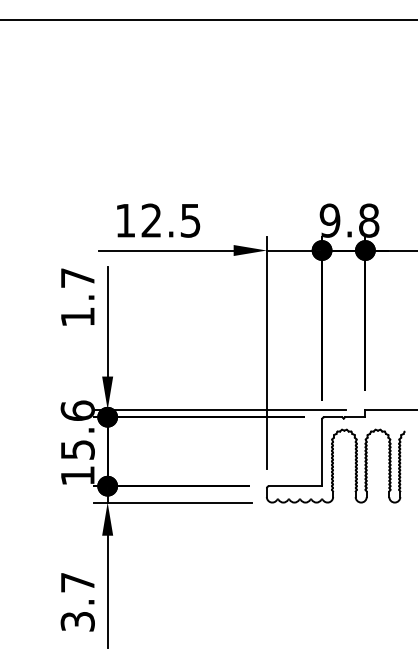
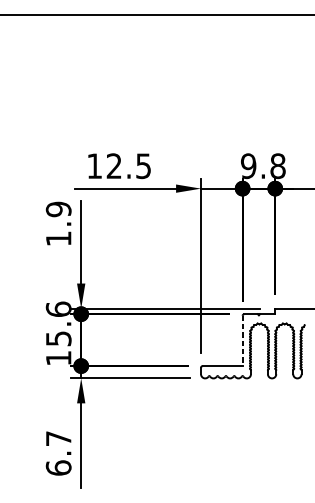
text: (77, 278) -> (58, 209), 1.7 -> 1.9
line: (322, 453) -> (242, 341), solid -> dashed
text: (77, 621) -> (58, 467), 3.7 -> 6.7

